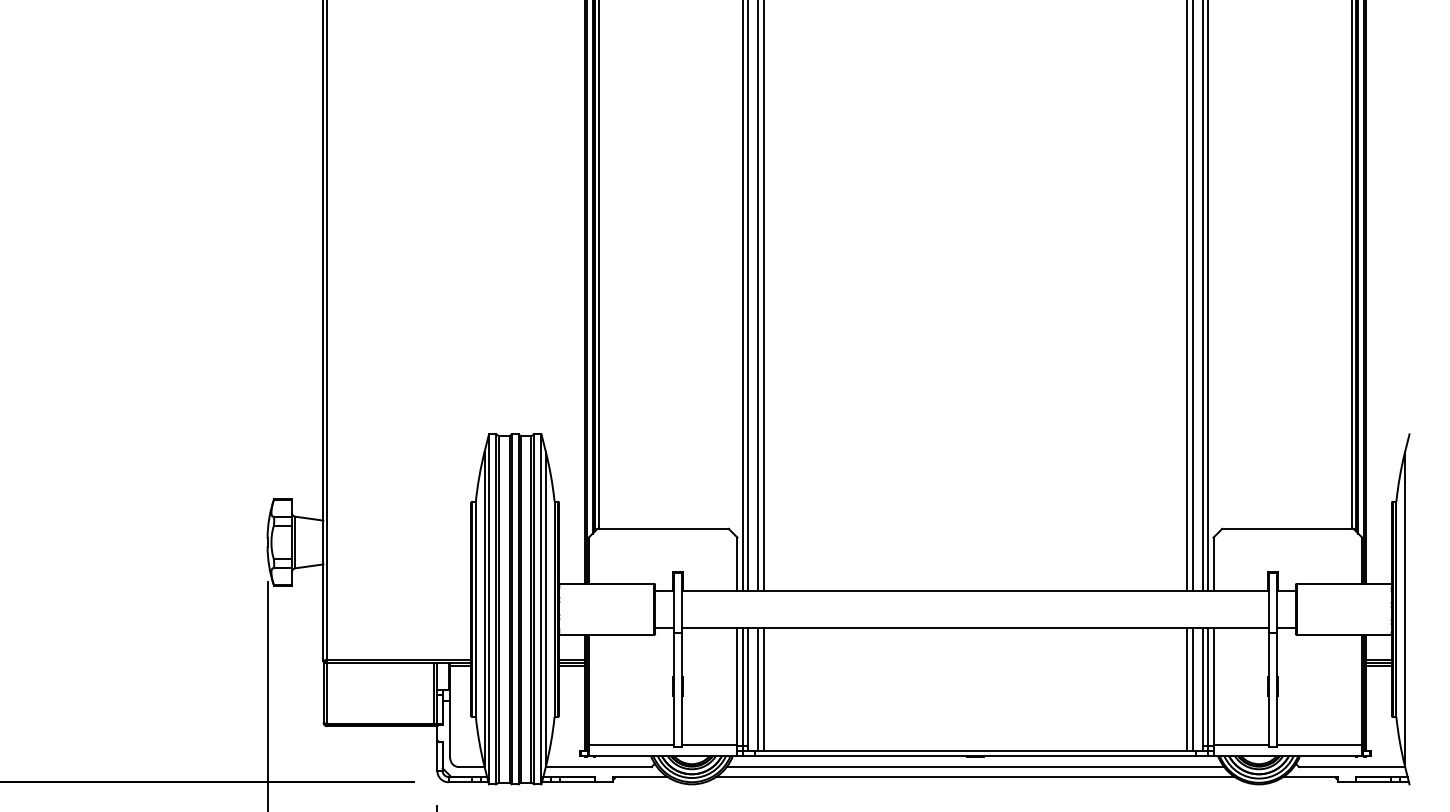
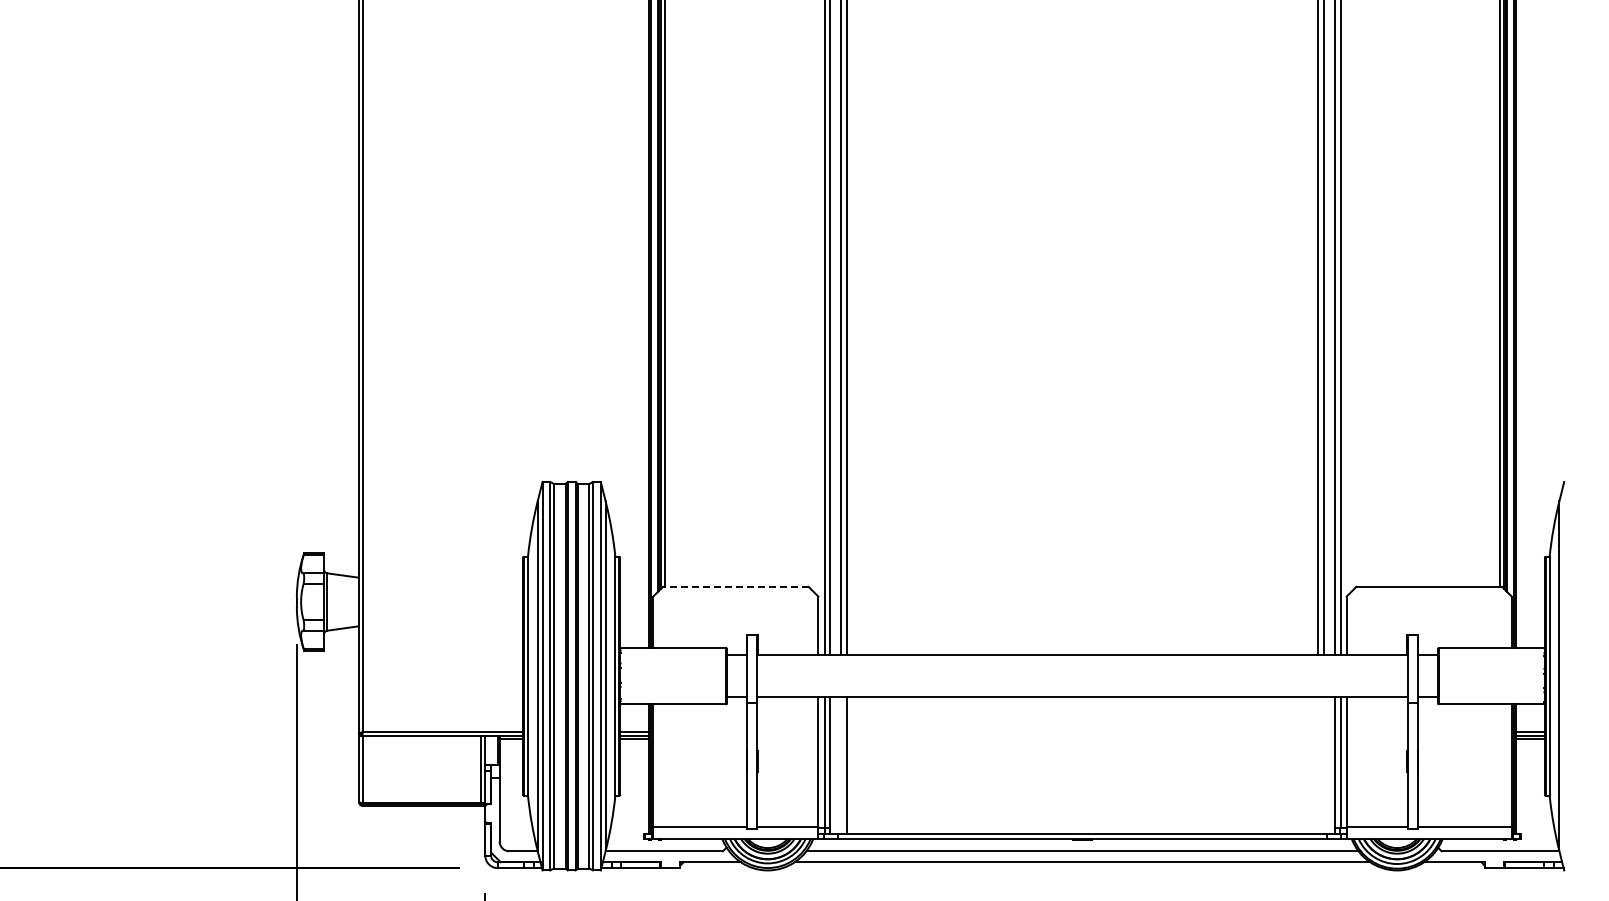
line: (662, 528) -> (735, 586), solid -> dashed
line: (758, 689) -> (841, 765), removed
line: (1187, 689) -> (1317, 765), removed
line: (1192, 689) -> (1323, 765), removed

